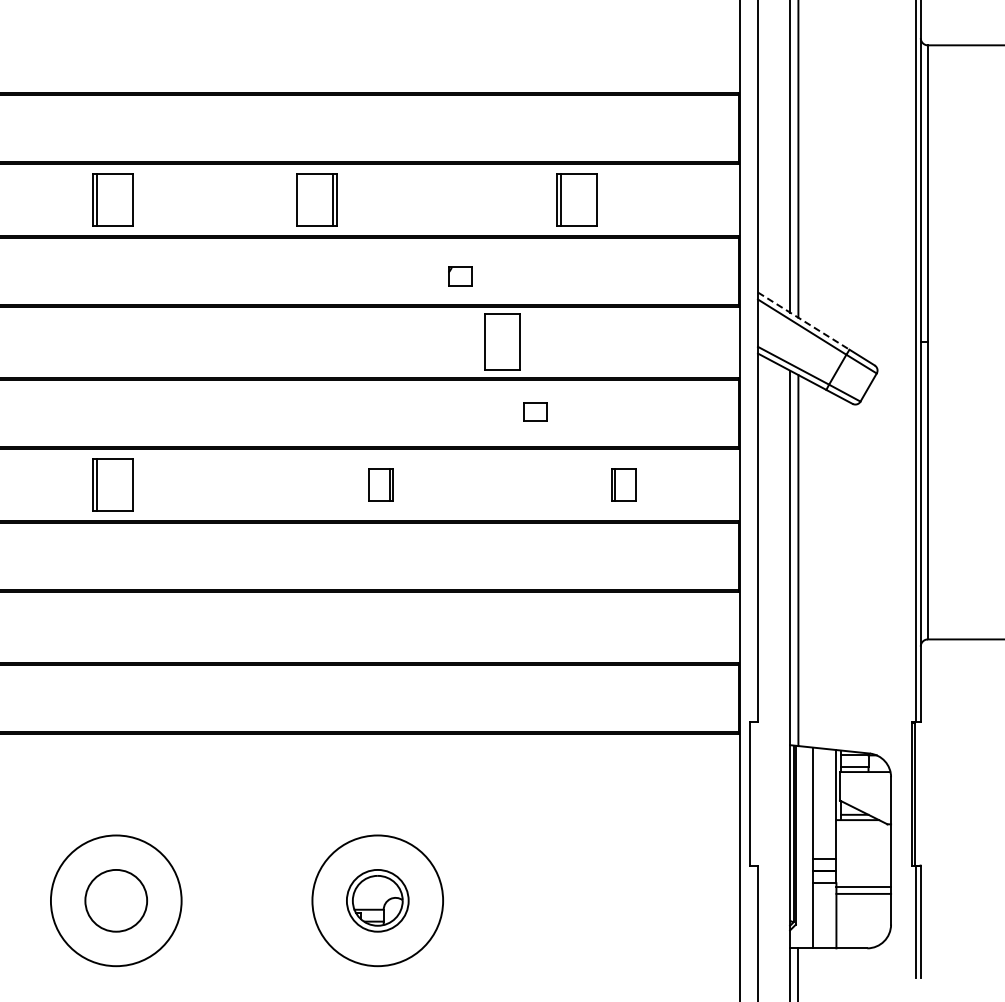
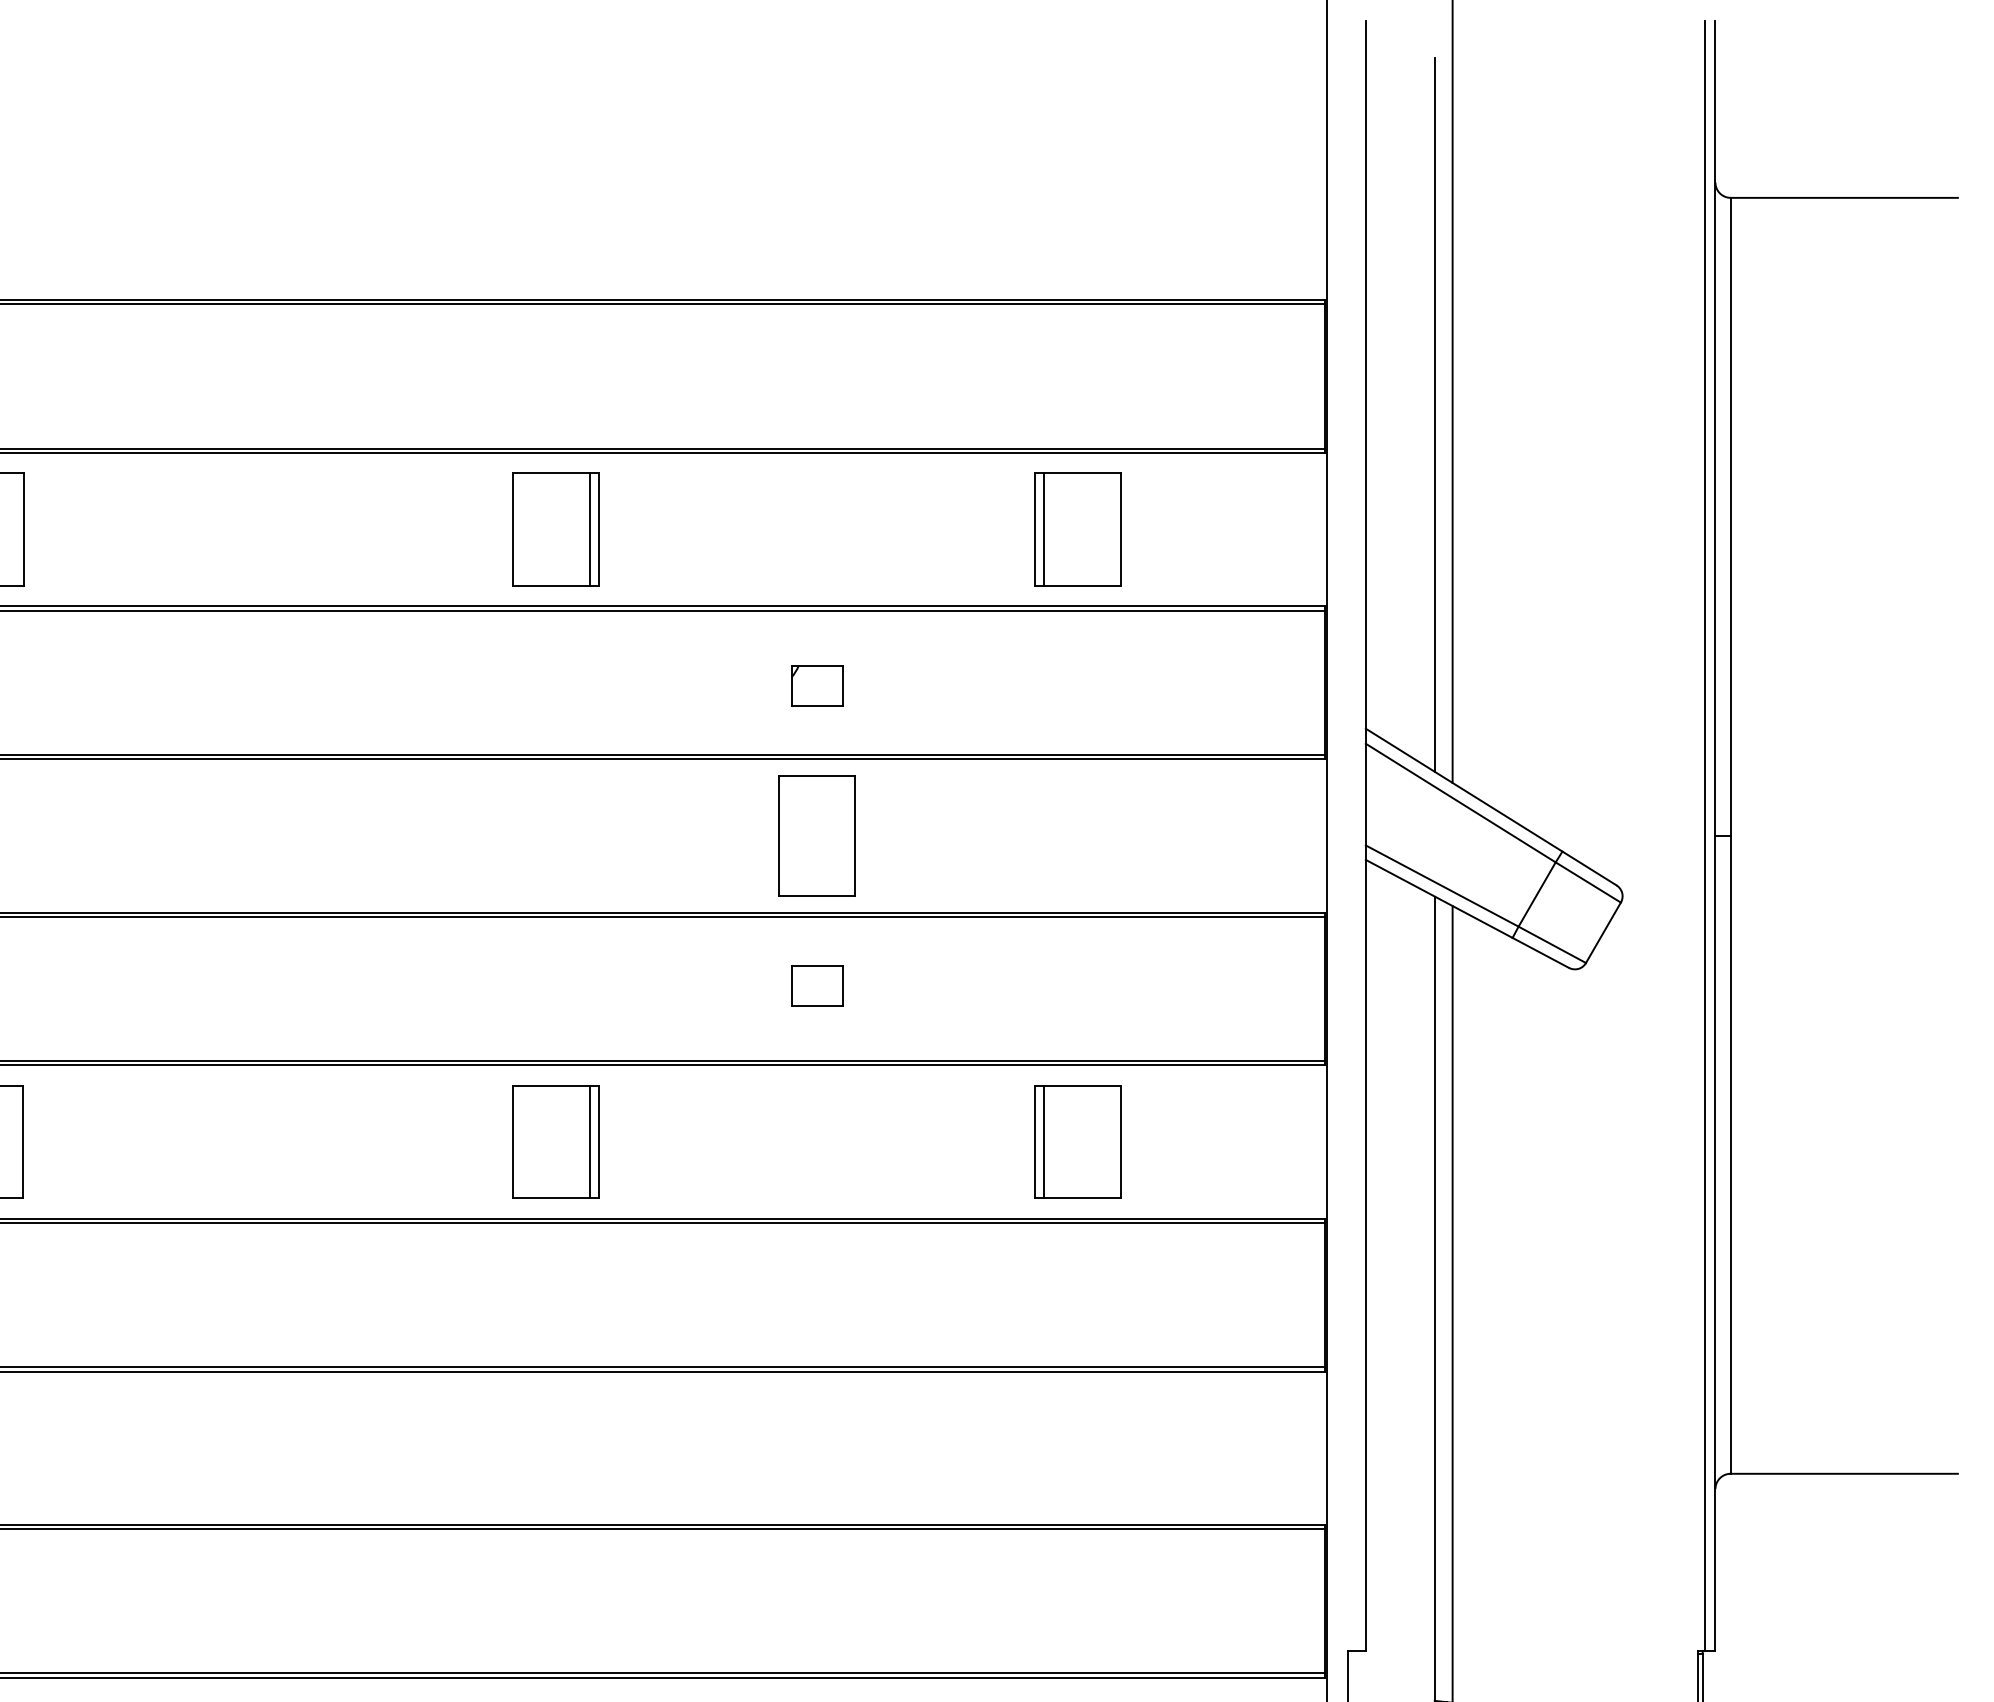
part: (316, 199) -> (555, 528), moved
part: (576, 199) -> (1076, 528), moved
part: (460, 276) -> (817, 685), moved
line: (803, 321) -> (1463, 790), dashed -> solid
part: (535, 411) -> (817, 984), moved
part: (380, 484) -> (555, 1141), size x1.67
part: (623, 484) -> (1076, 1141), size x1.67

